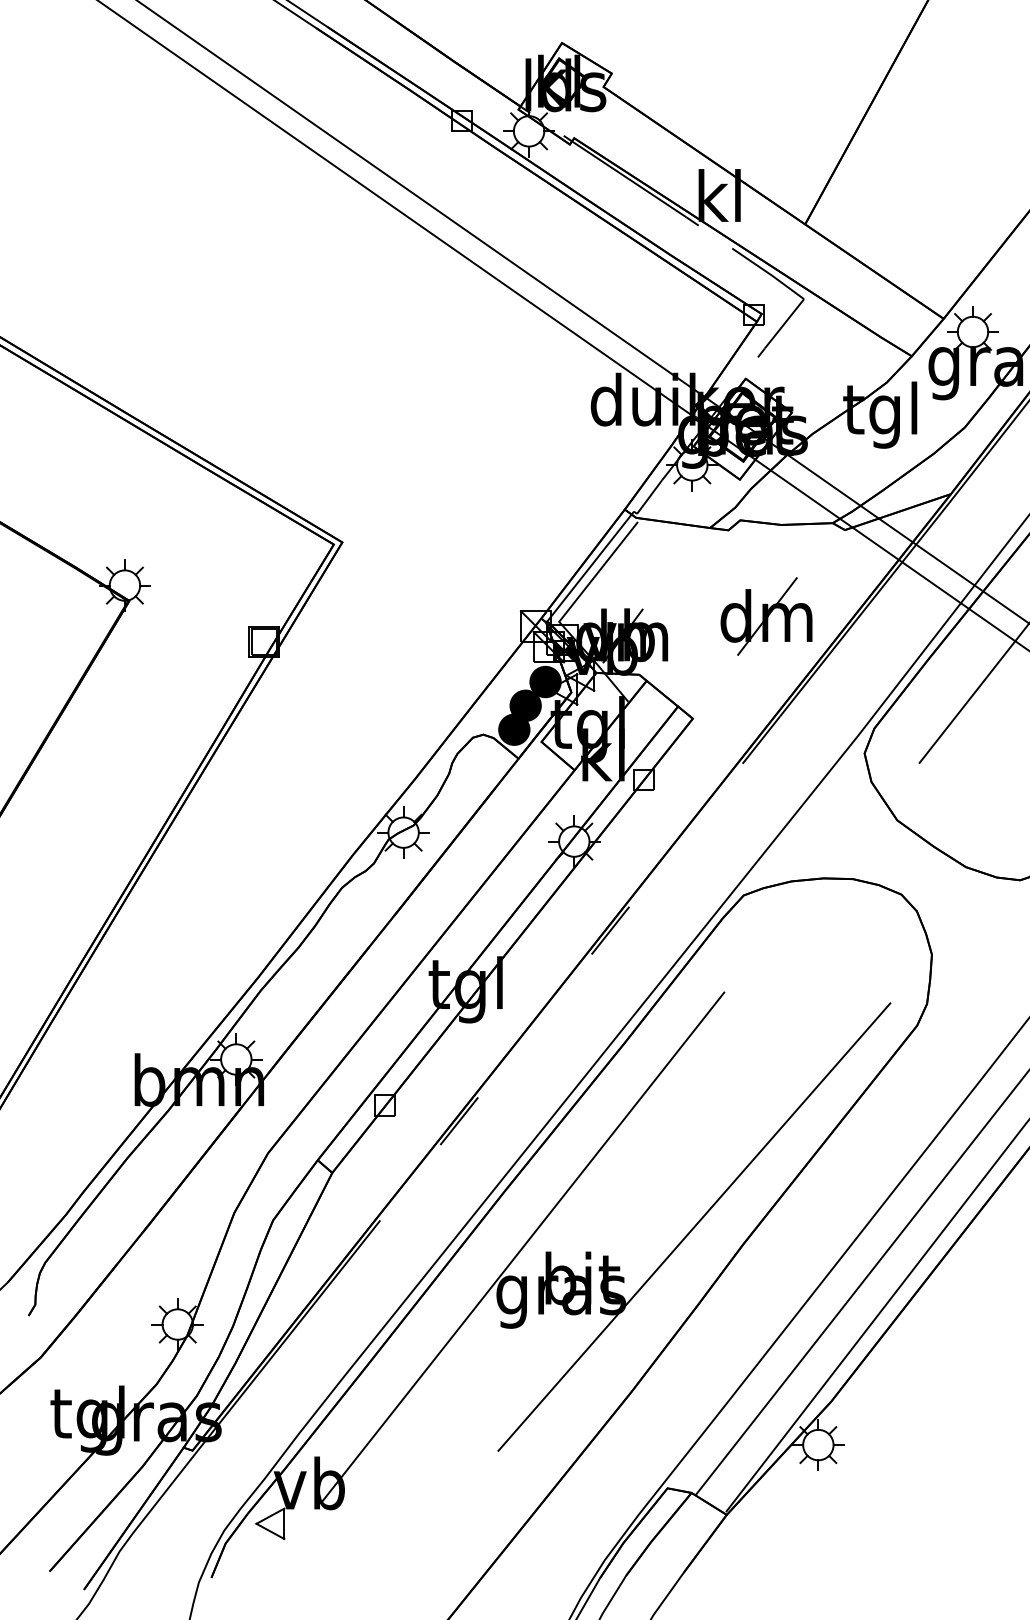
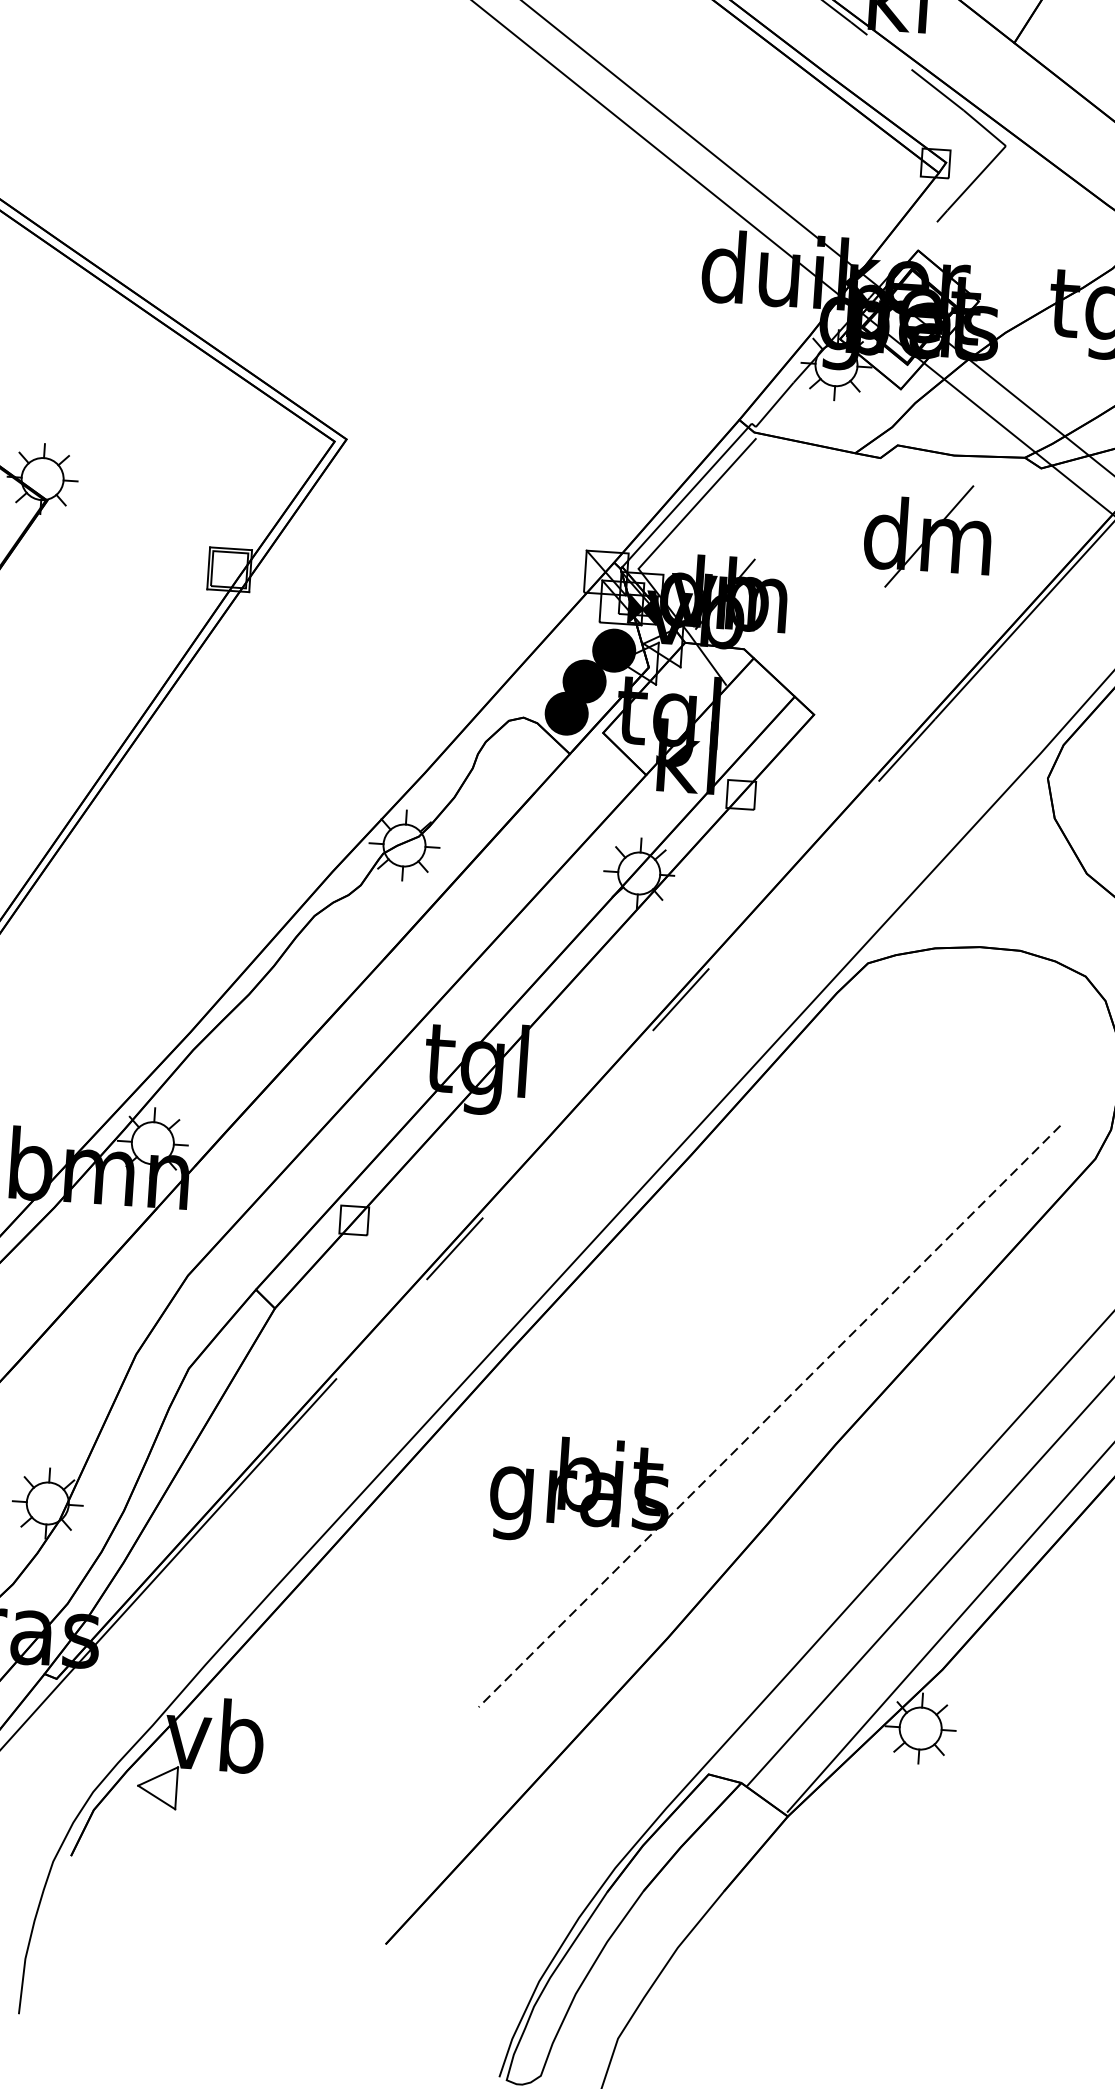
part: (766, 616) -> (927, 536), moved
line: (694, 1227) -> (769, 1417), solid -> dashed
line: (523, 1246) -> (532, 1427), removed

